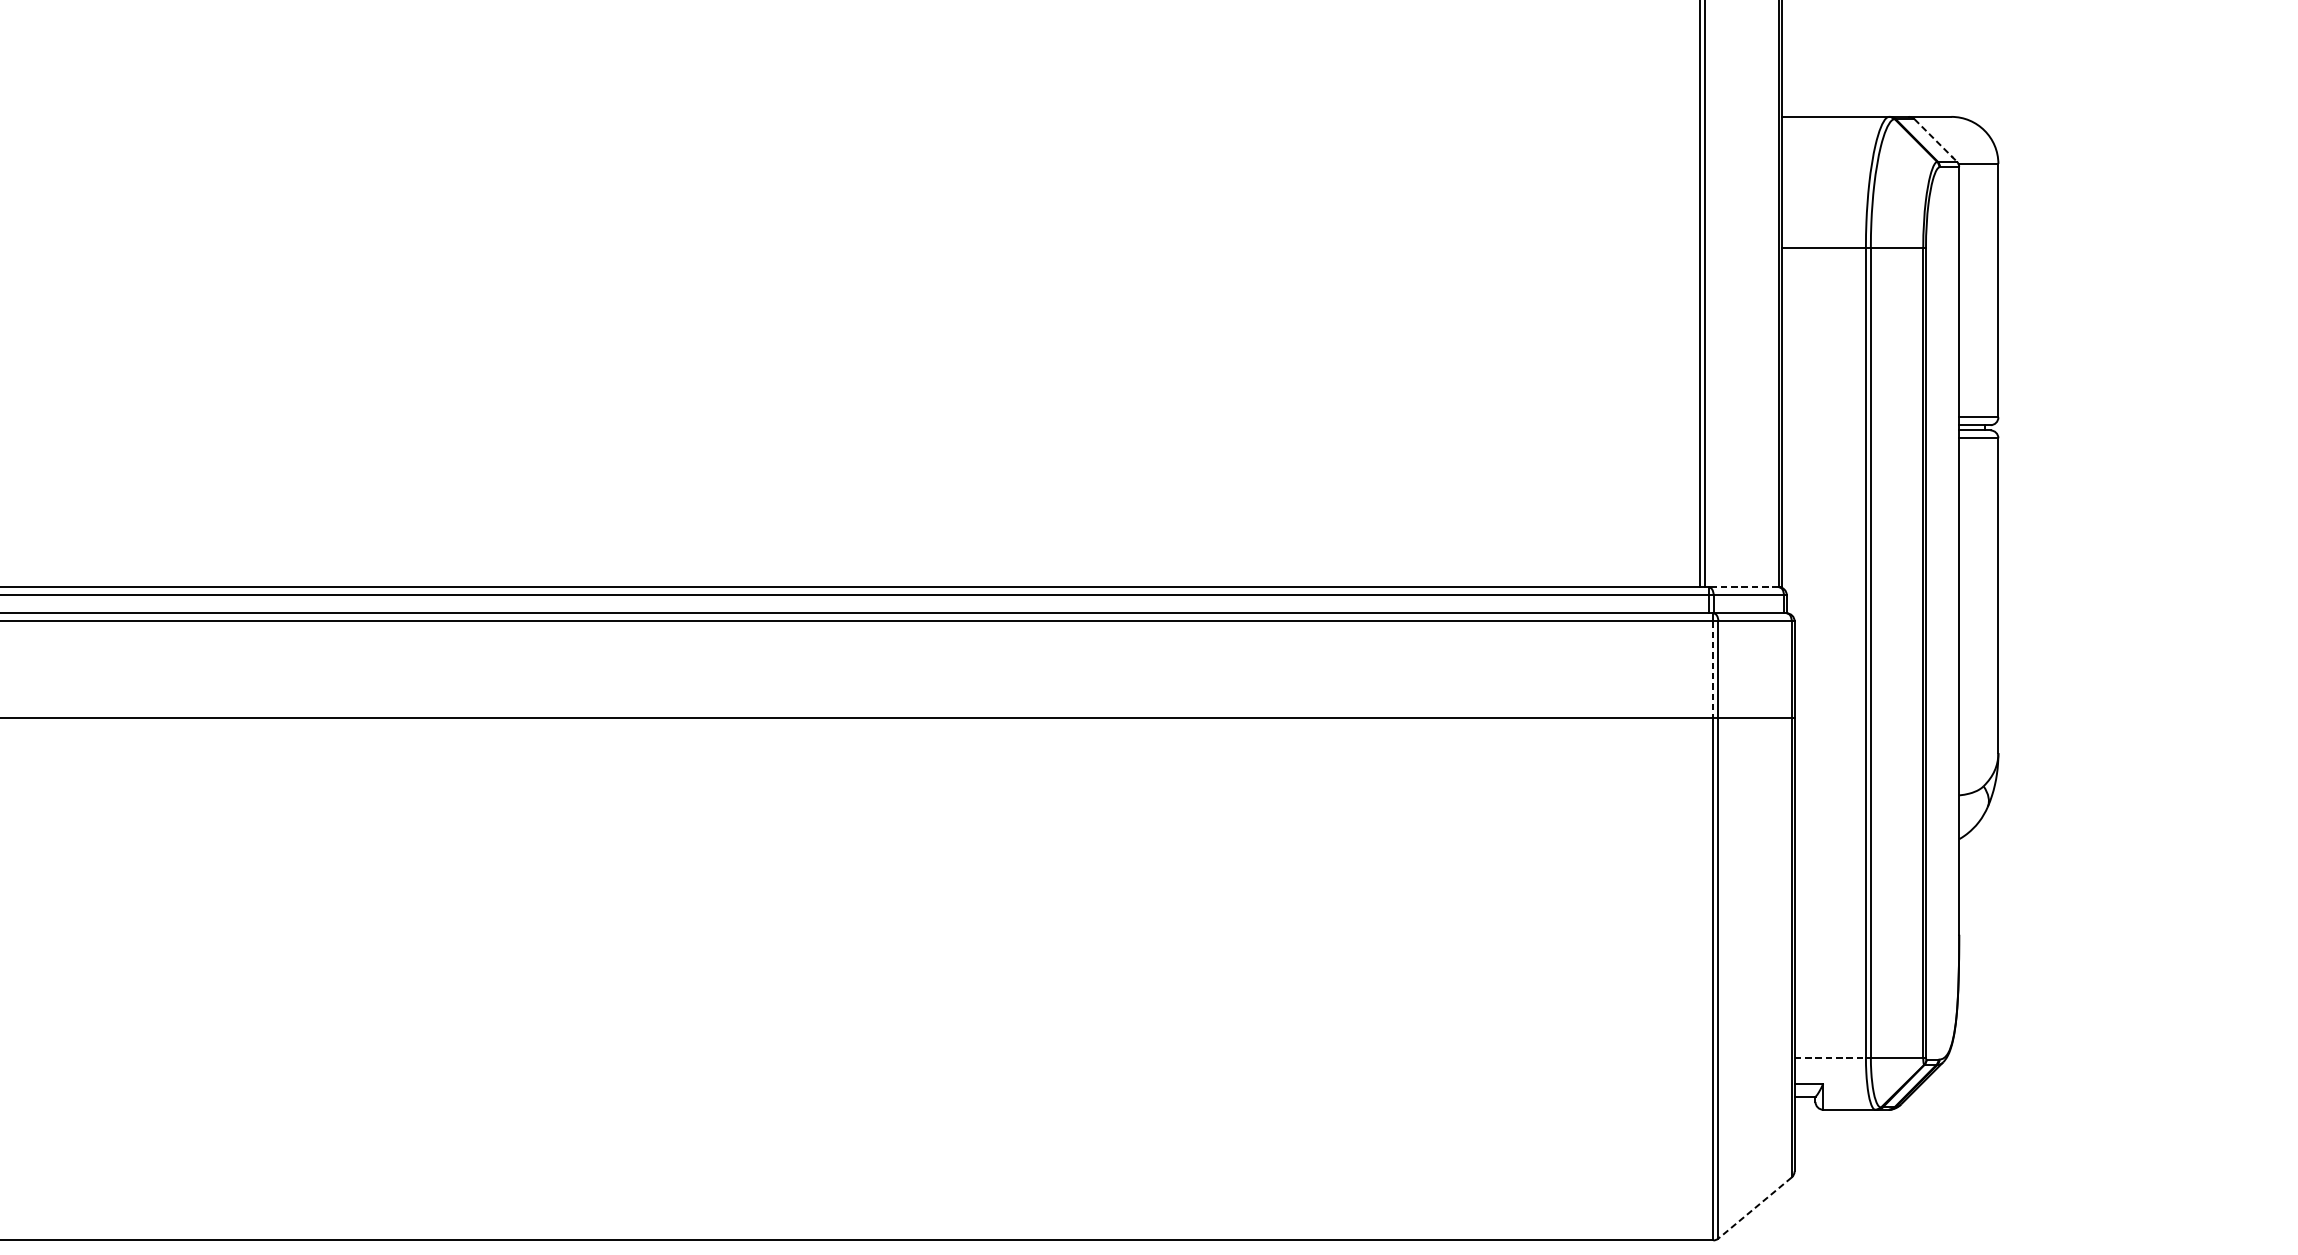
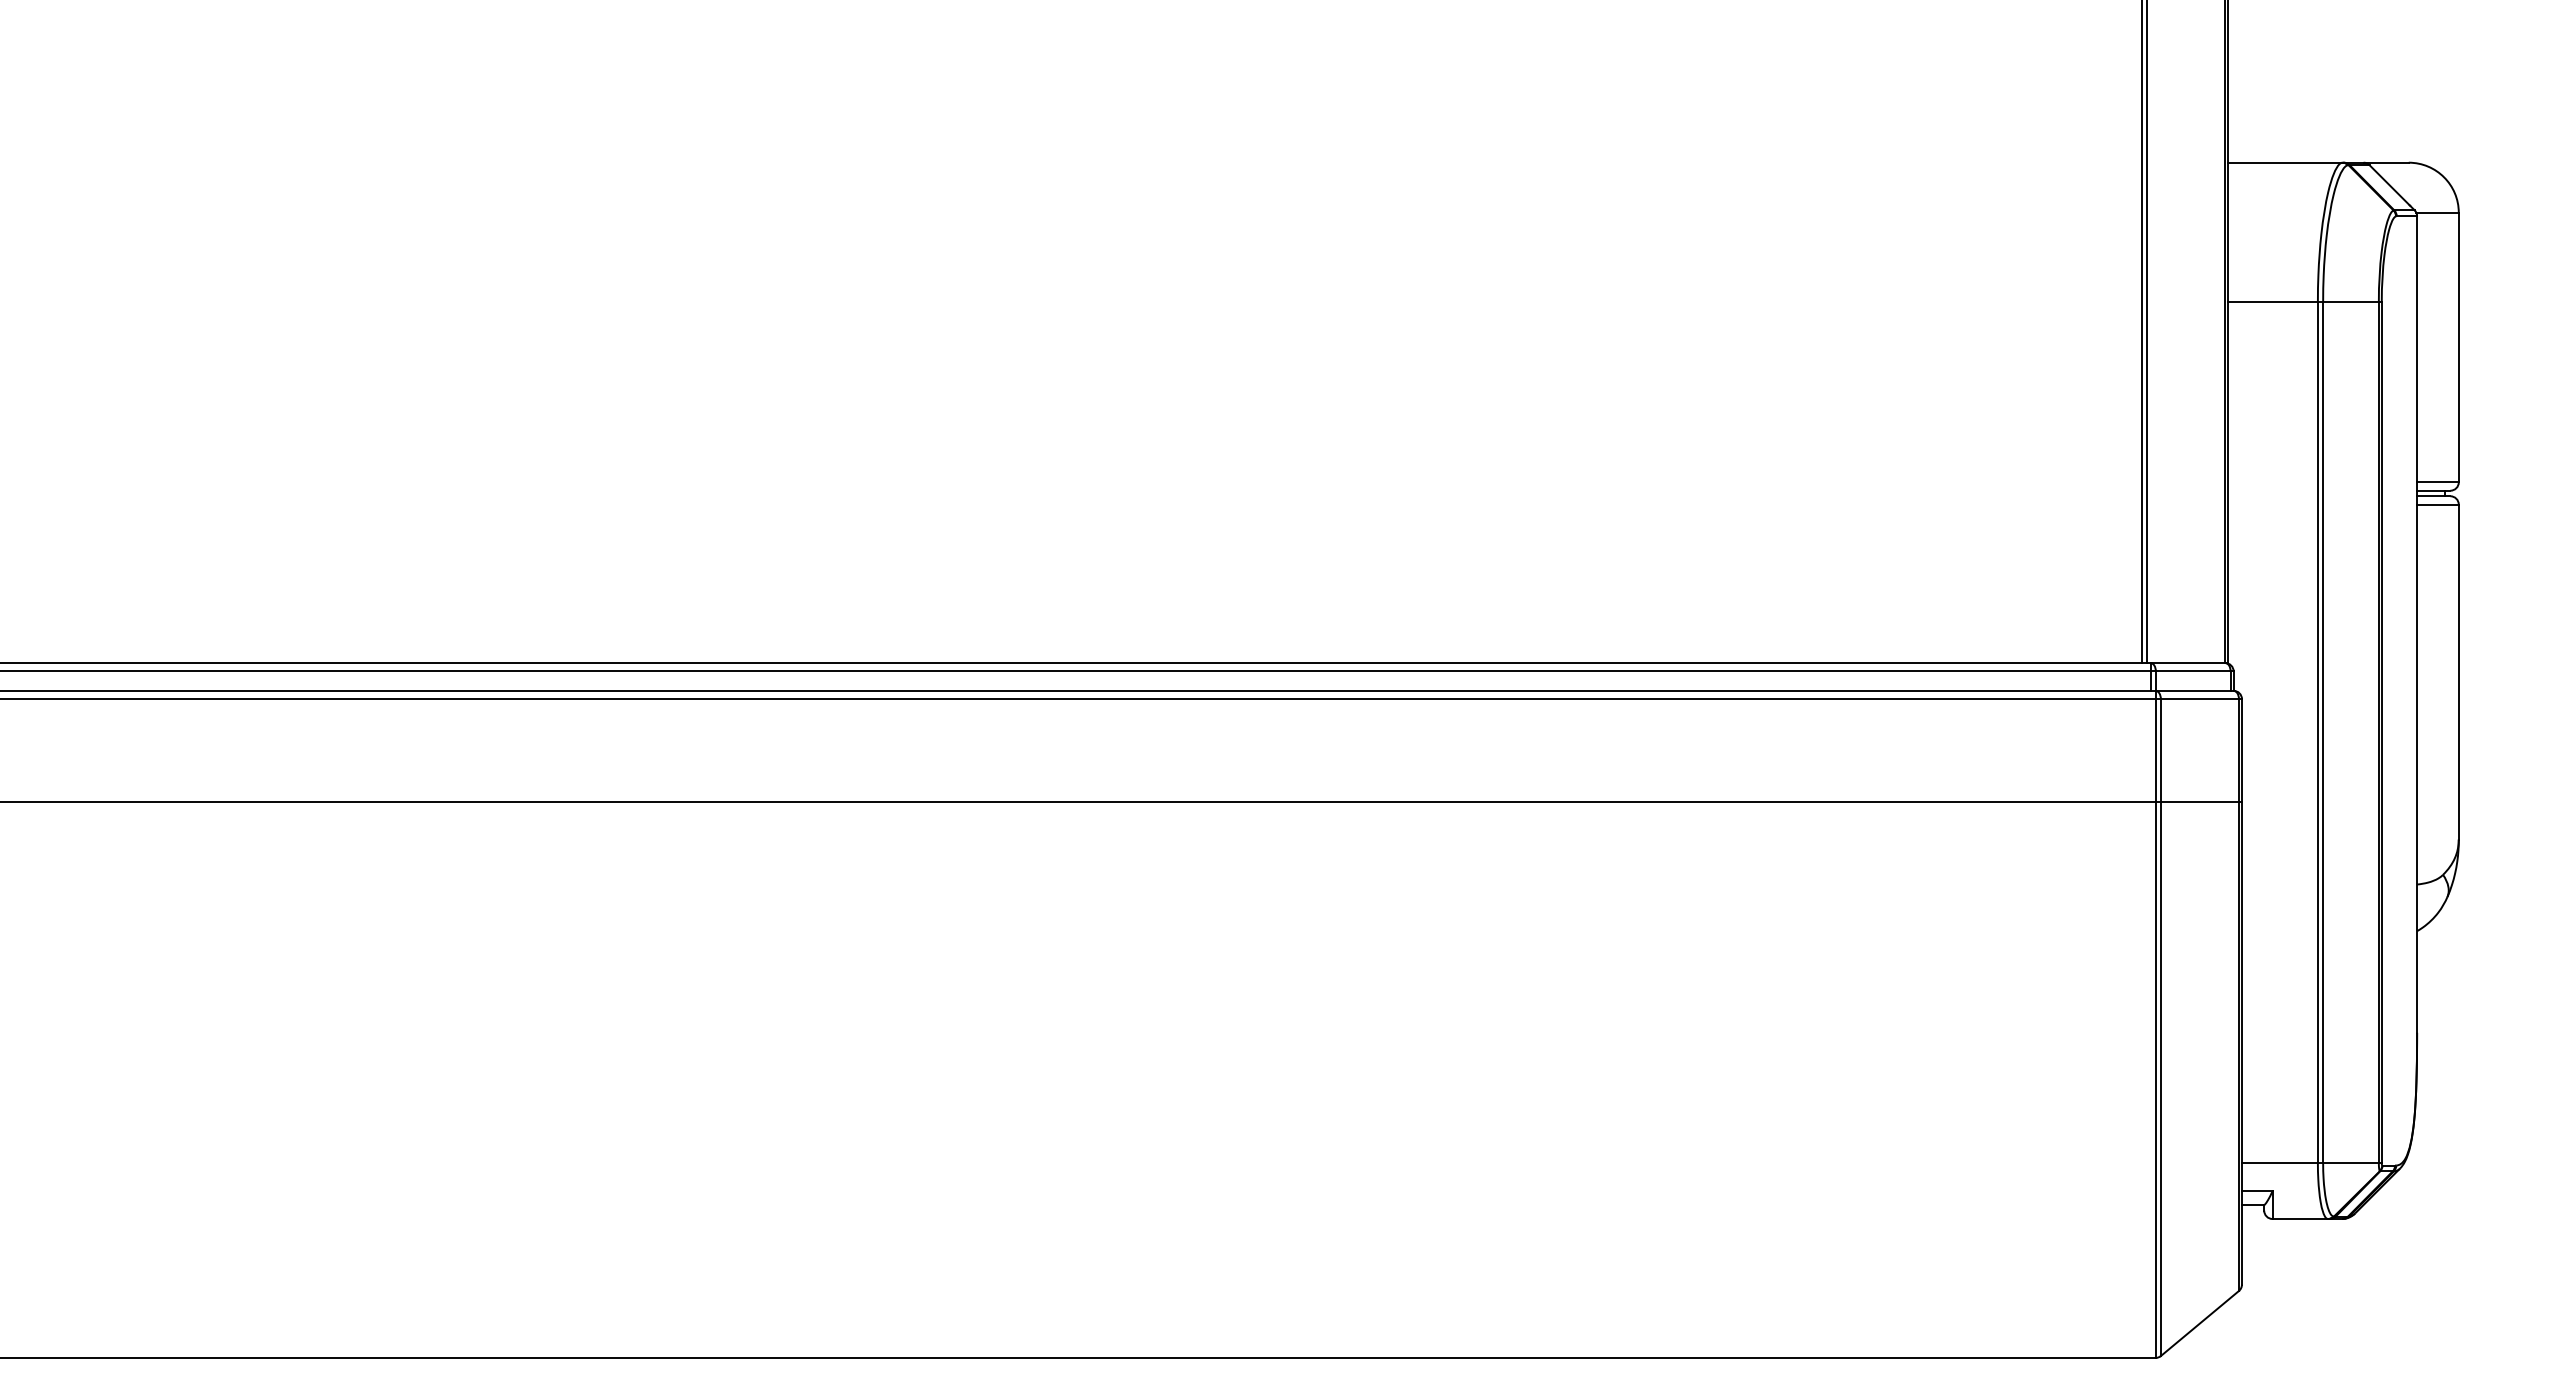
line: (1936, 140) -> (2392, 187), dashed -> solid
line: (1743, 587) -> (2187, 663), dashed -> solid
line: (1713, 670) -> (2155, 751), dashed -> solid
line: (1829, 1057) -> (2279, 1163), dashed -> solid
line: (1754, 1208) -> (2199, 1323), dashed -> solid

